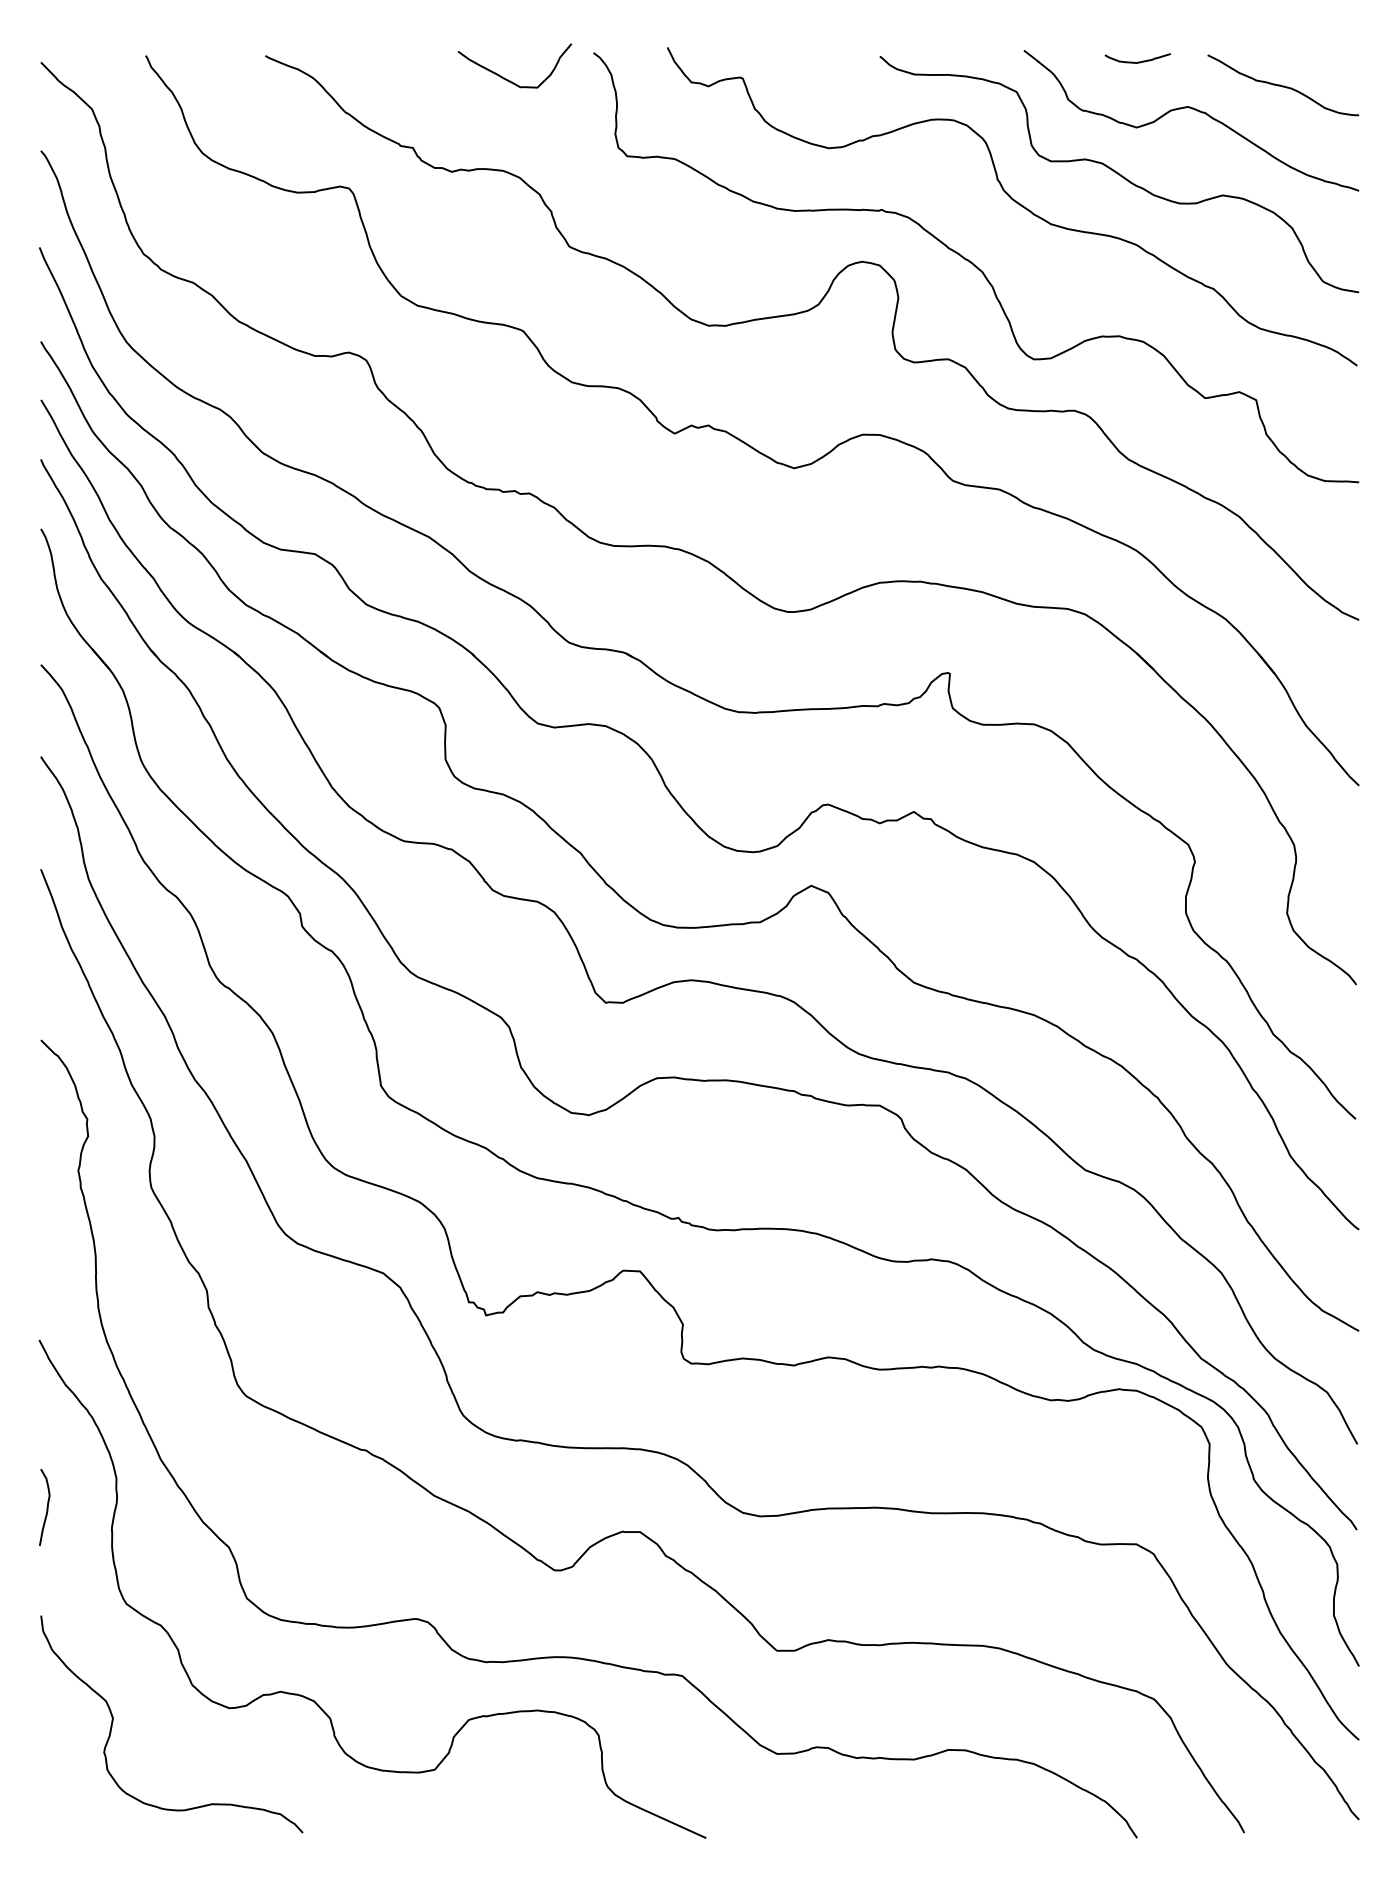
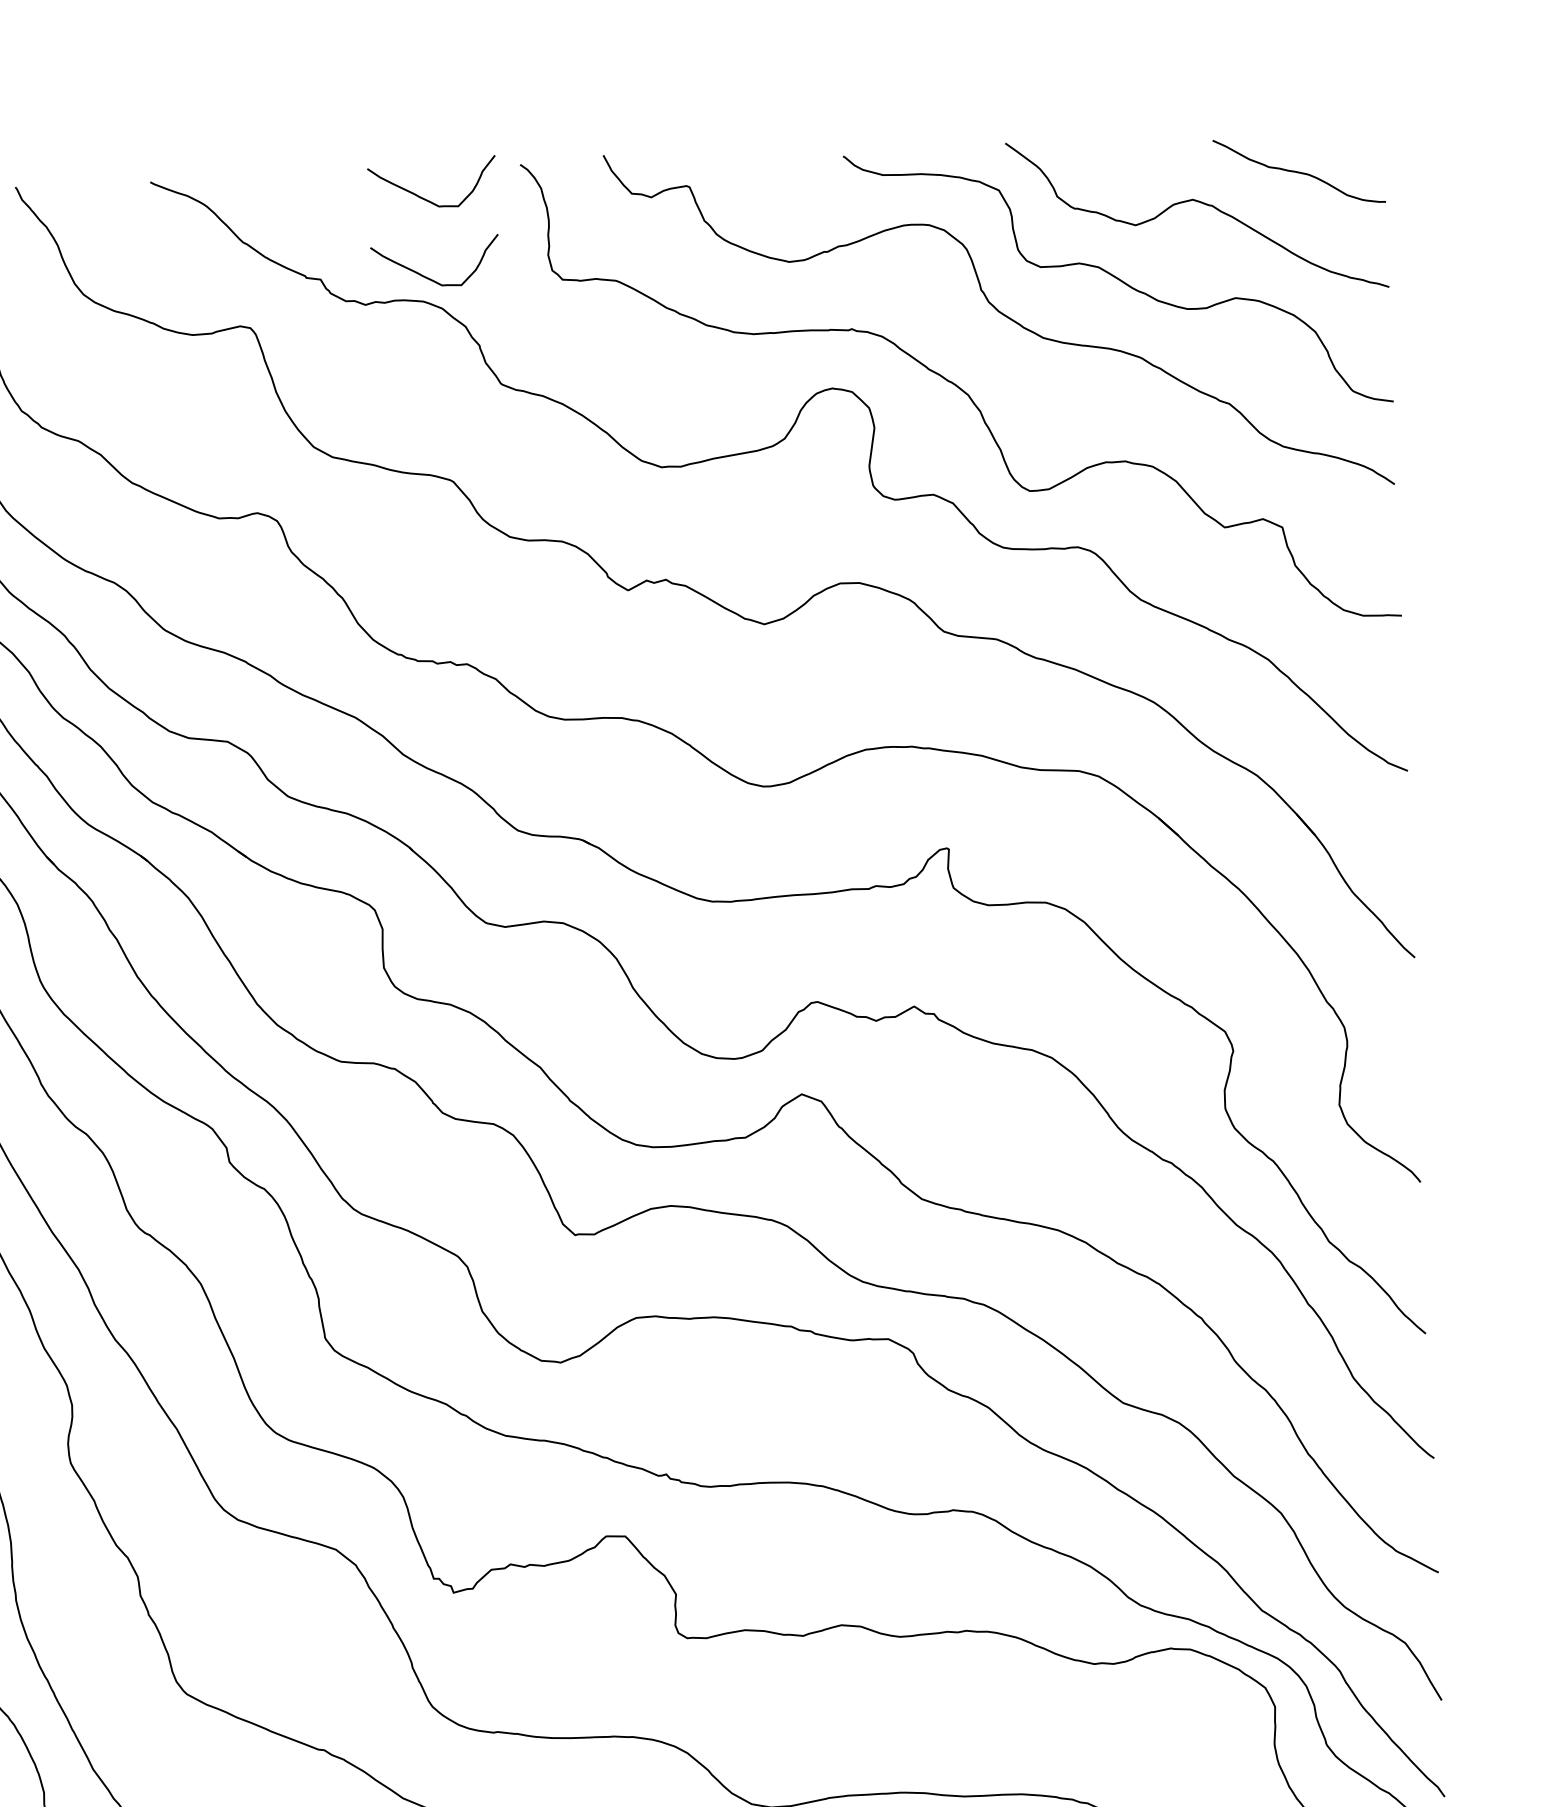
curve: (1137, 61) -> (1133, 150), removed
curve: (508, 149) -> (428, 277), added

